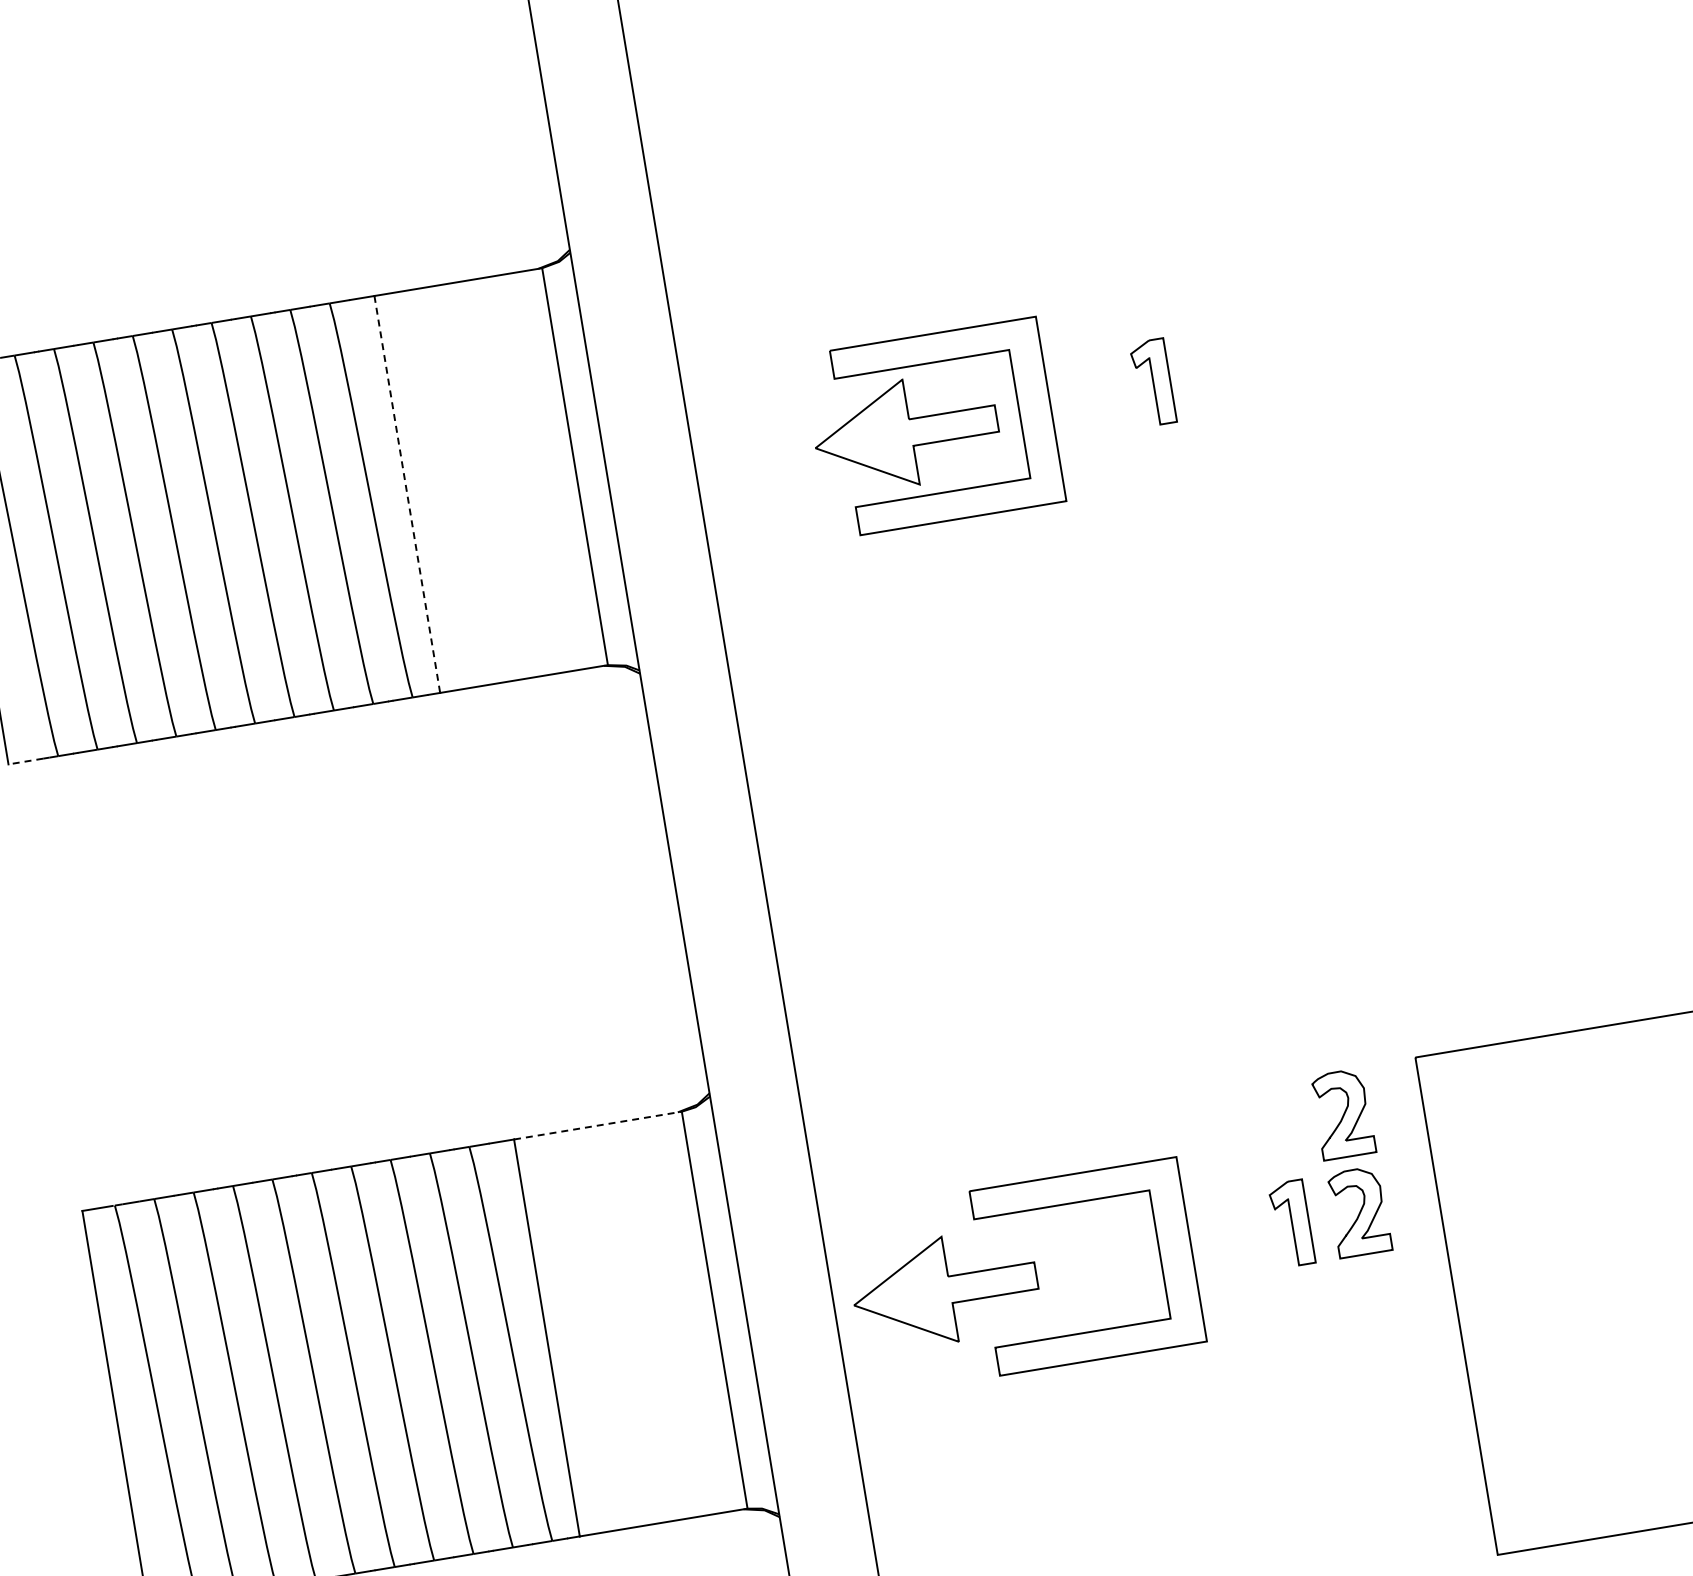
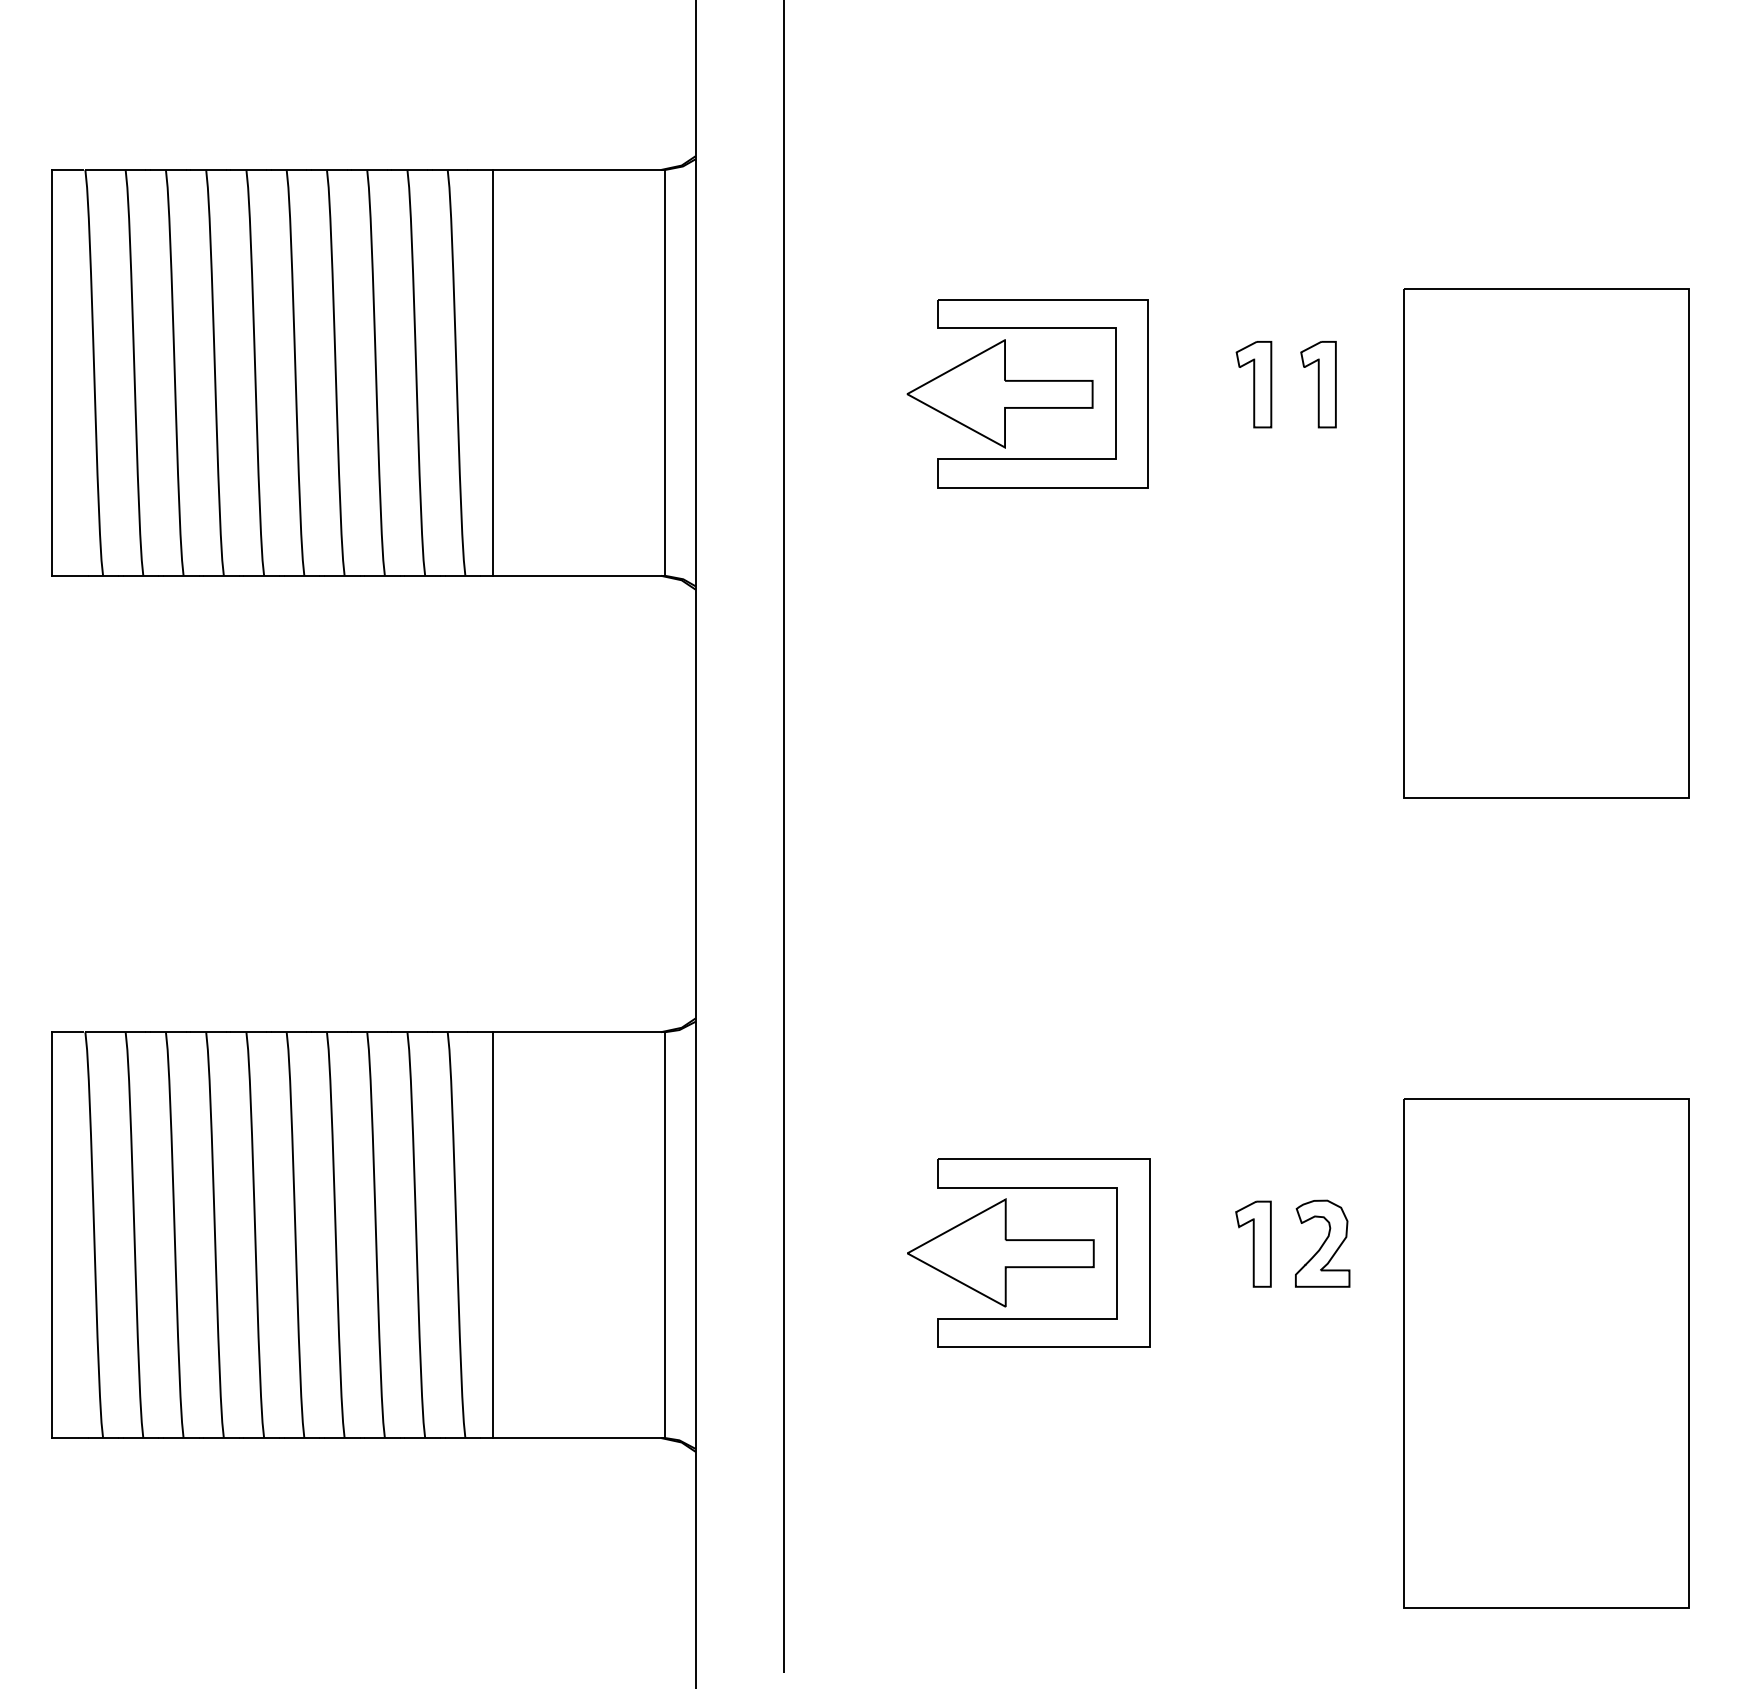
part: (1216, 372) -> (1318, 384), added
part: (1465, 490) -> (1546, 543), added
line: (407, 494) -> (493, 372), dashed -> solid
line: (25, 761) -> (69, 575), dashed -> solid
part: (1343, 1114) -> (1322, 1143), removed
line: (598, 1125) -> (579, 1032), dashed -> solid
part: (945, 1289) -> (1000, 1252), moved

